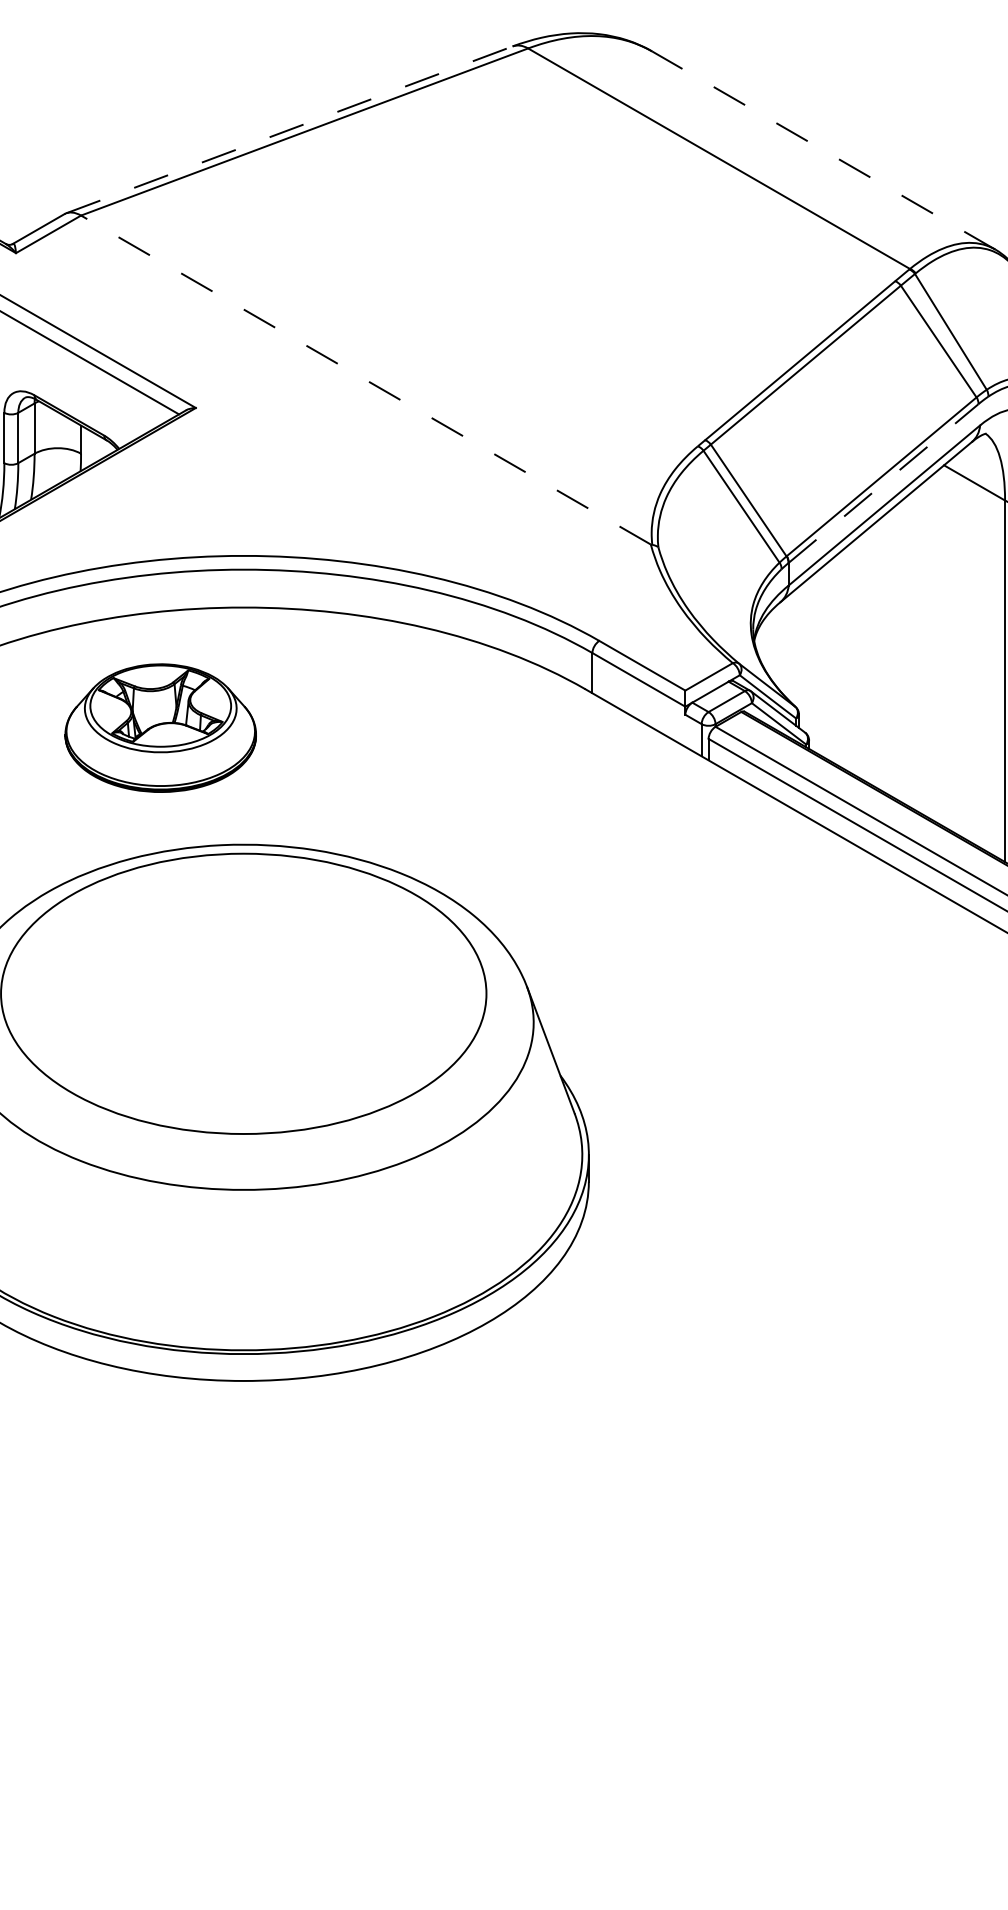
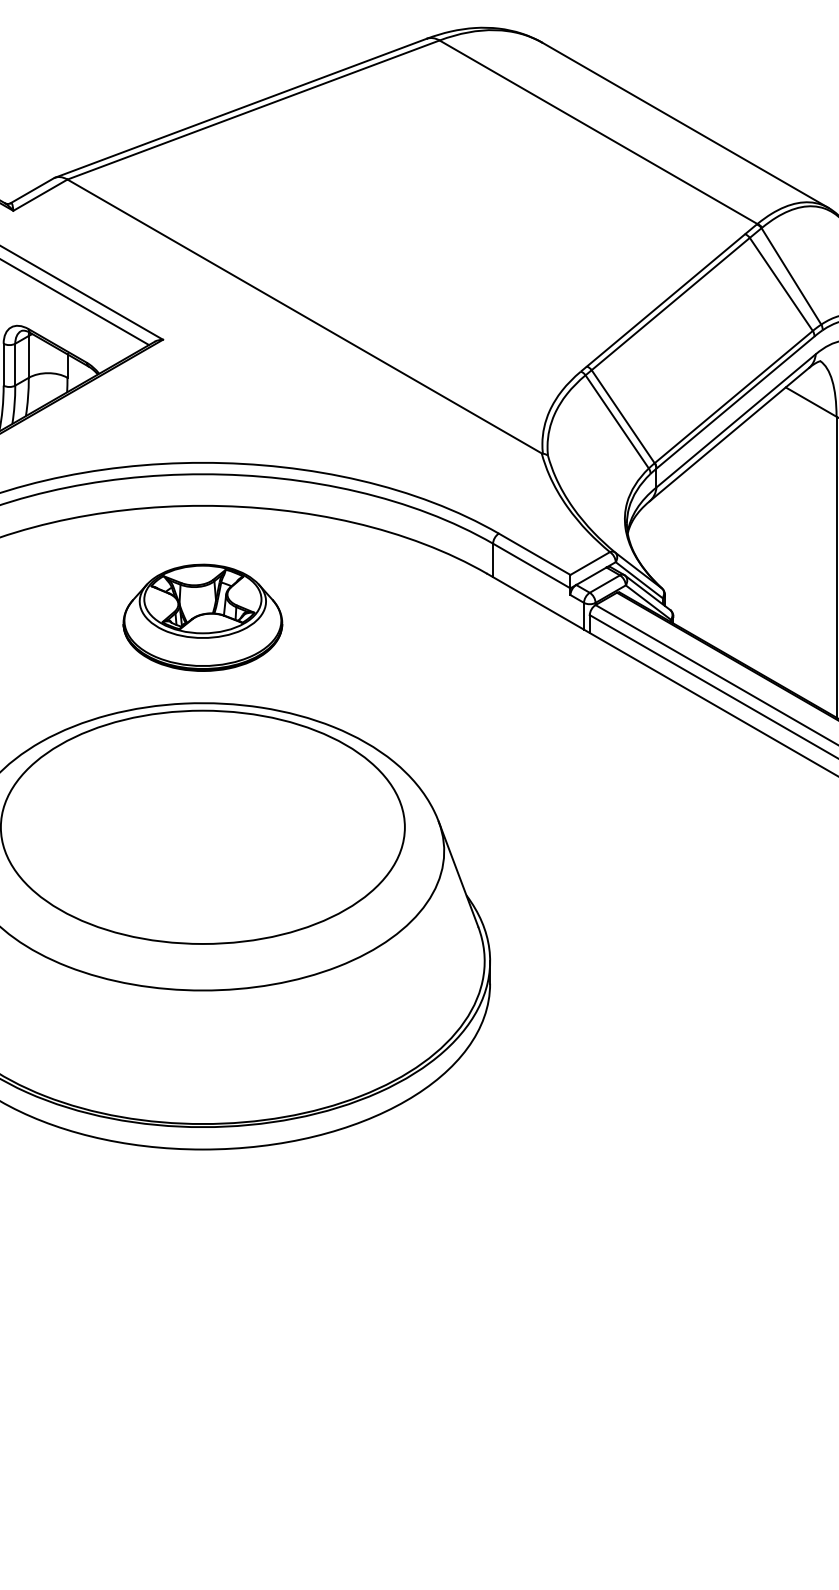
line: (290, 129) -> (241, 107), dashed -> solid
line: (823, 150) -> (685, 125), dashed -> solid
line: (365, 380) -> (304, 316), dashed -> solid
line: (883, 483) -> (735, 402), dashed -> solid
part: (160, 727) -> (202, 617), moved

